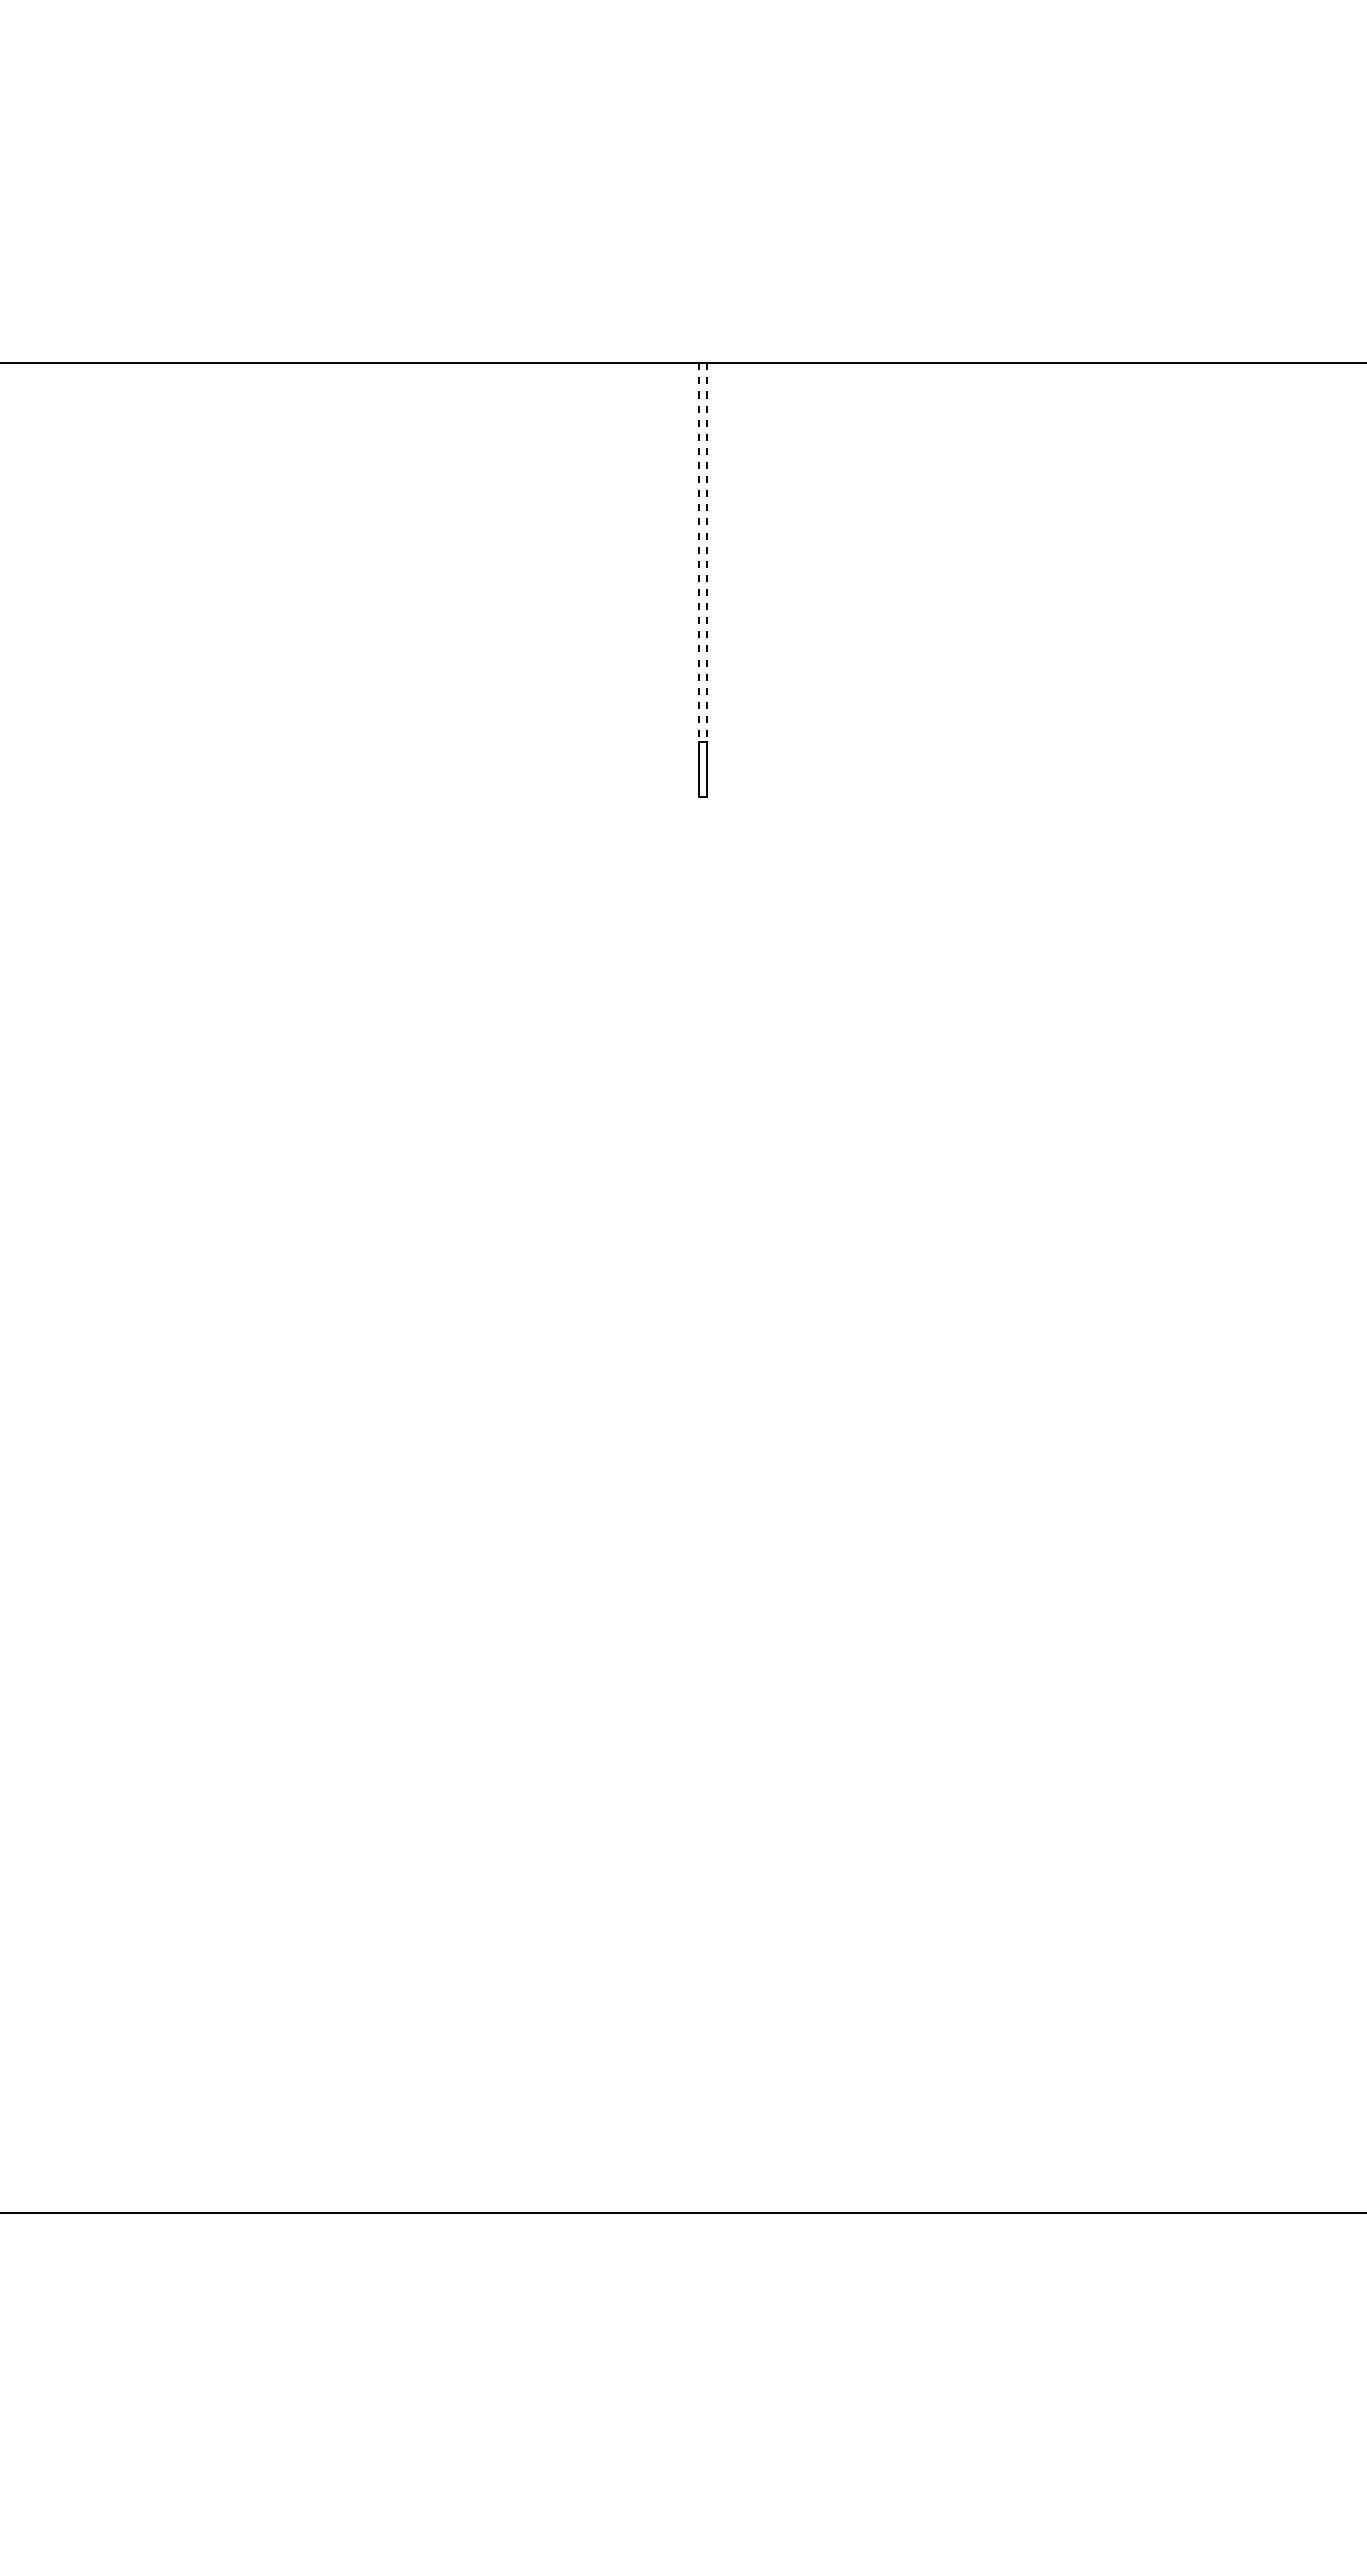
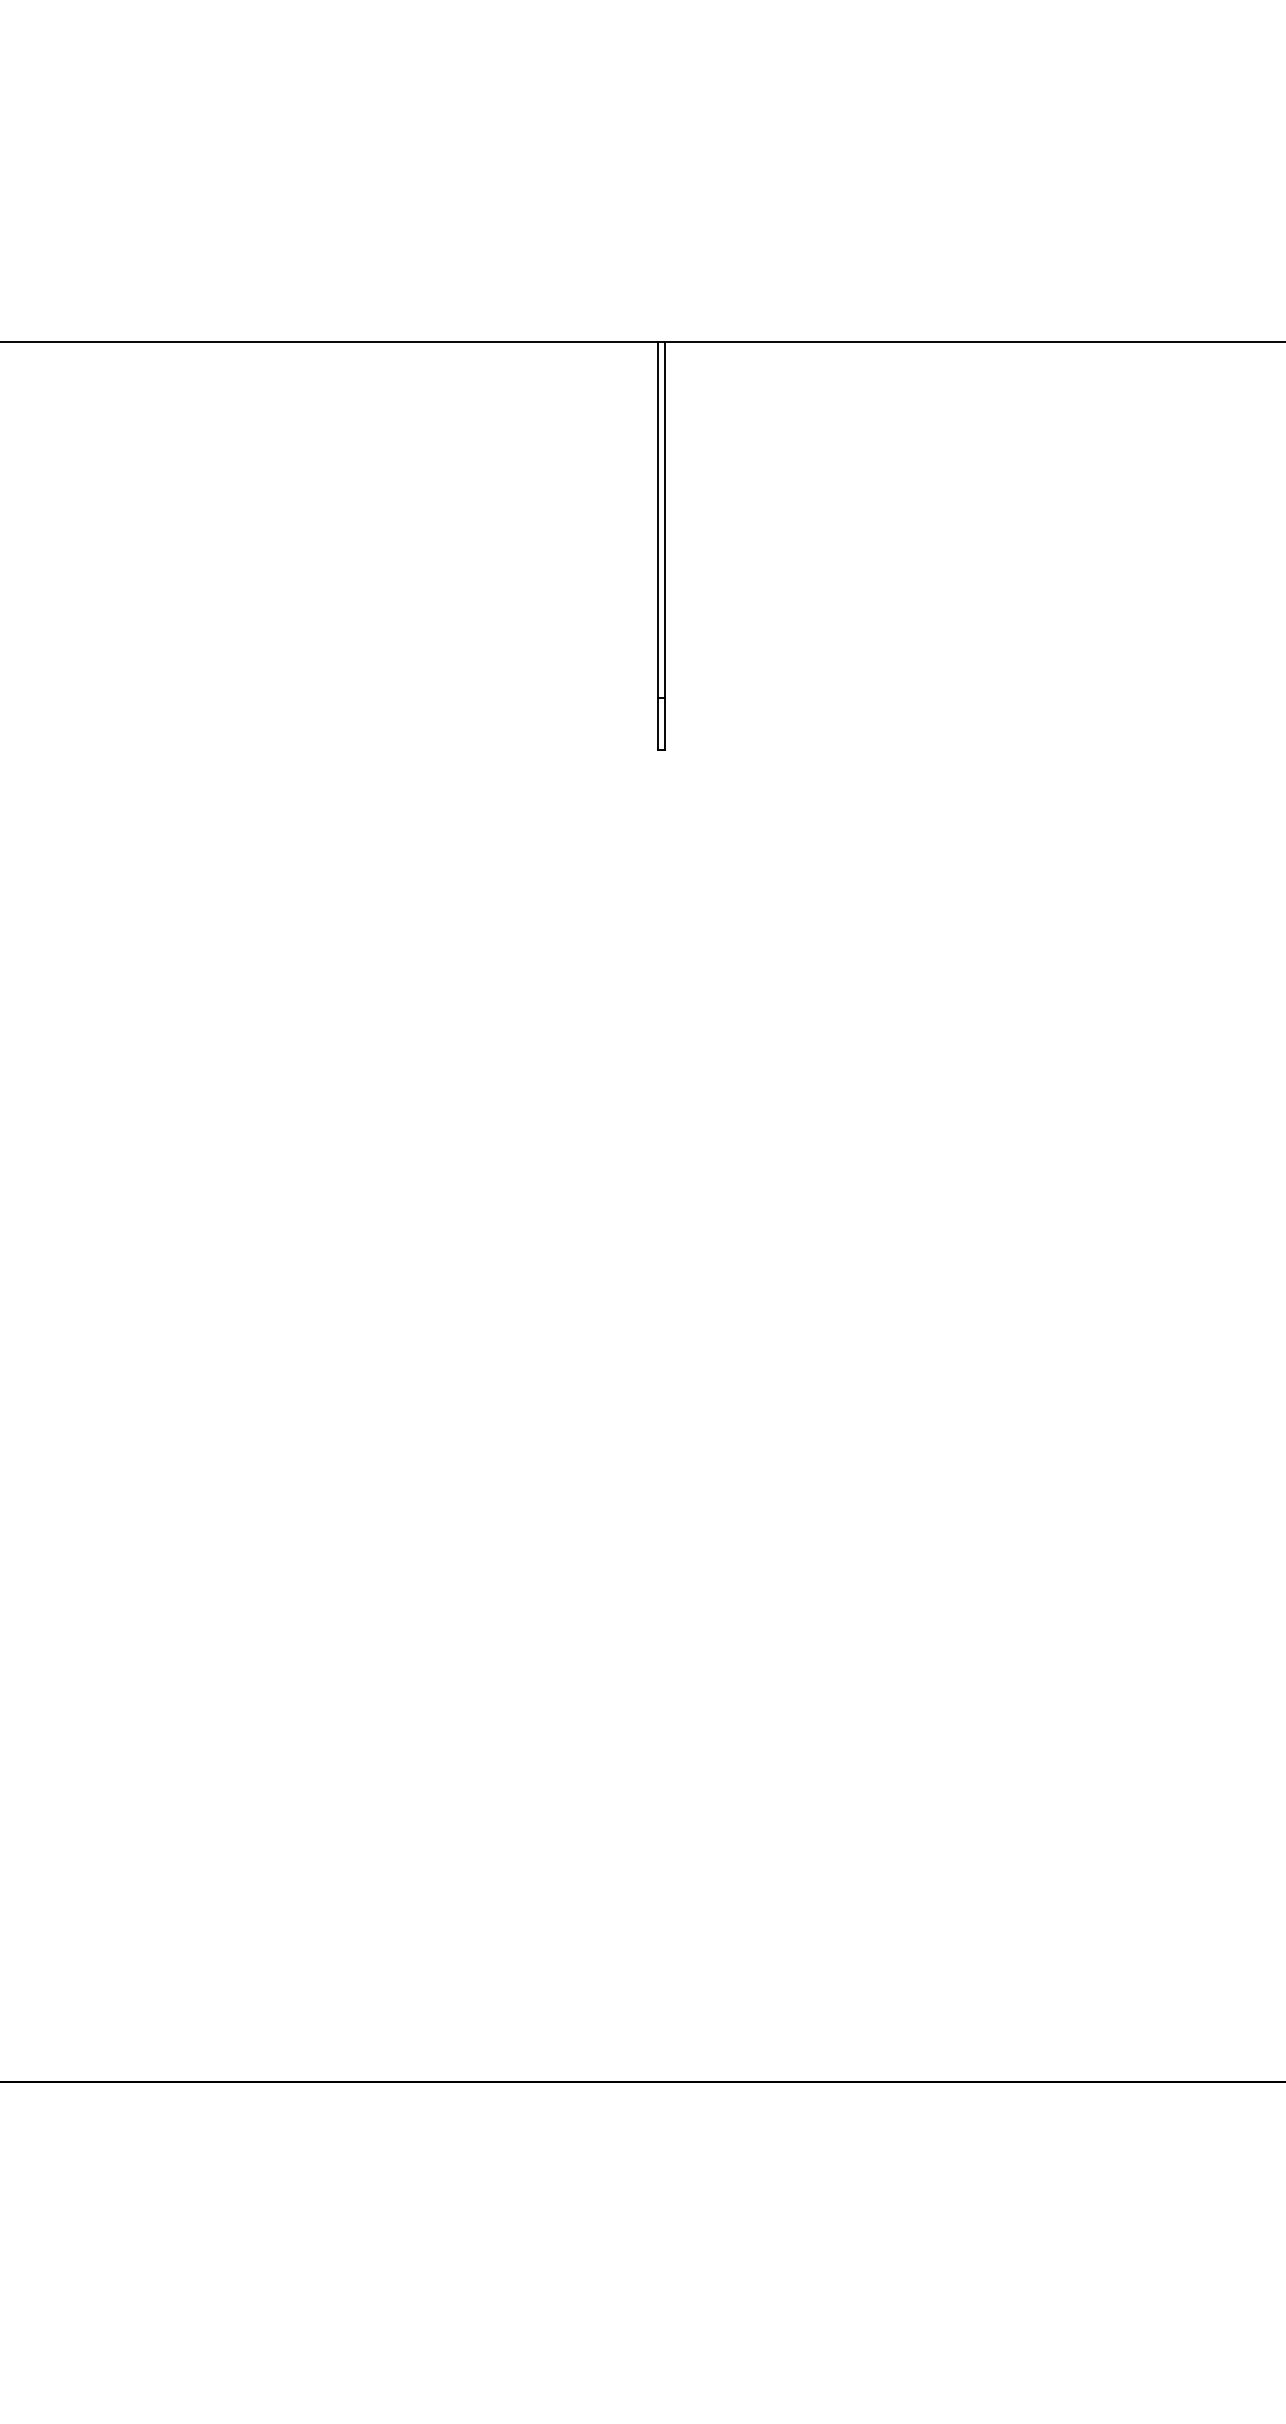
line: (699, 553) -> (658, 520), dashed -> solid
line: (706, 553) -> (664, 520), dashed -> solid

